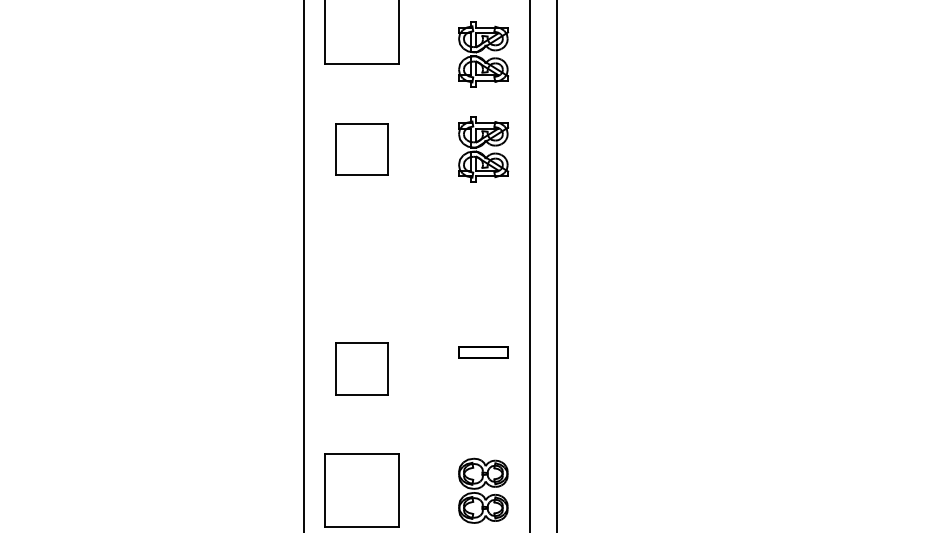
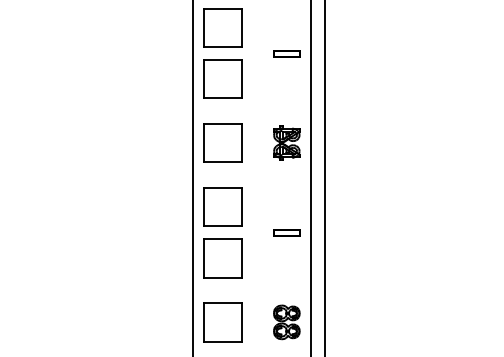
part: (482, 53) -> (286, 92), removed
part: (360, 148) -> (222, 142), size x1.43
part: (360, 270) -> (222, 206), added
part: (482, 352) -> (286, 232), moved
part: (360, 369) -> (222, 258), size x1.43

